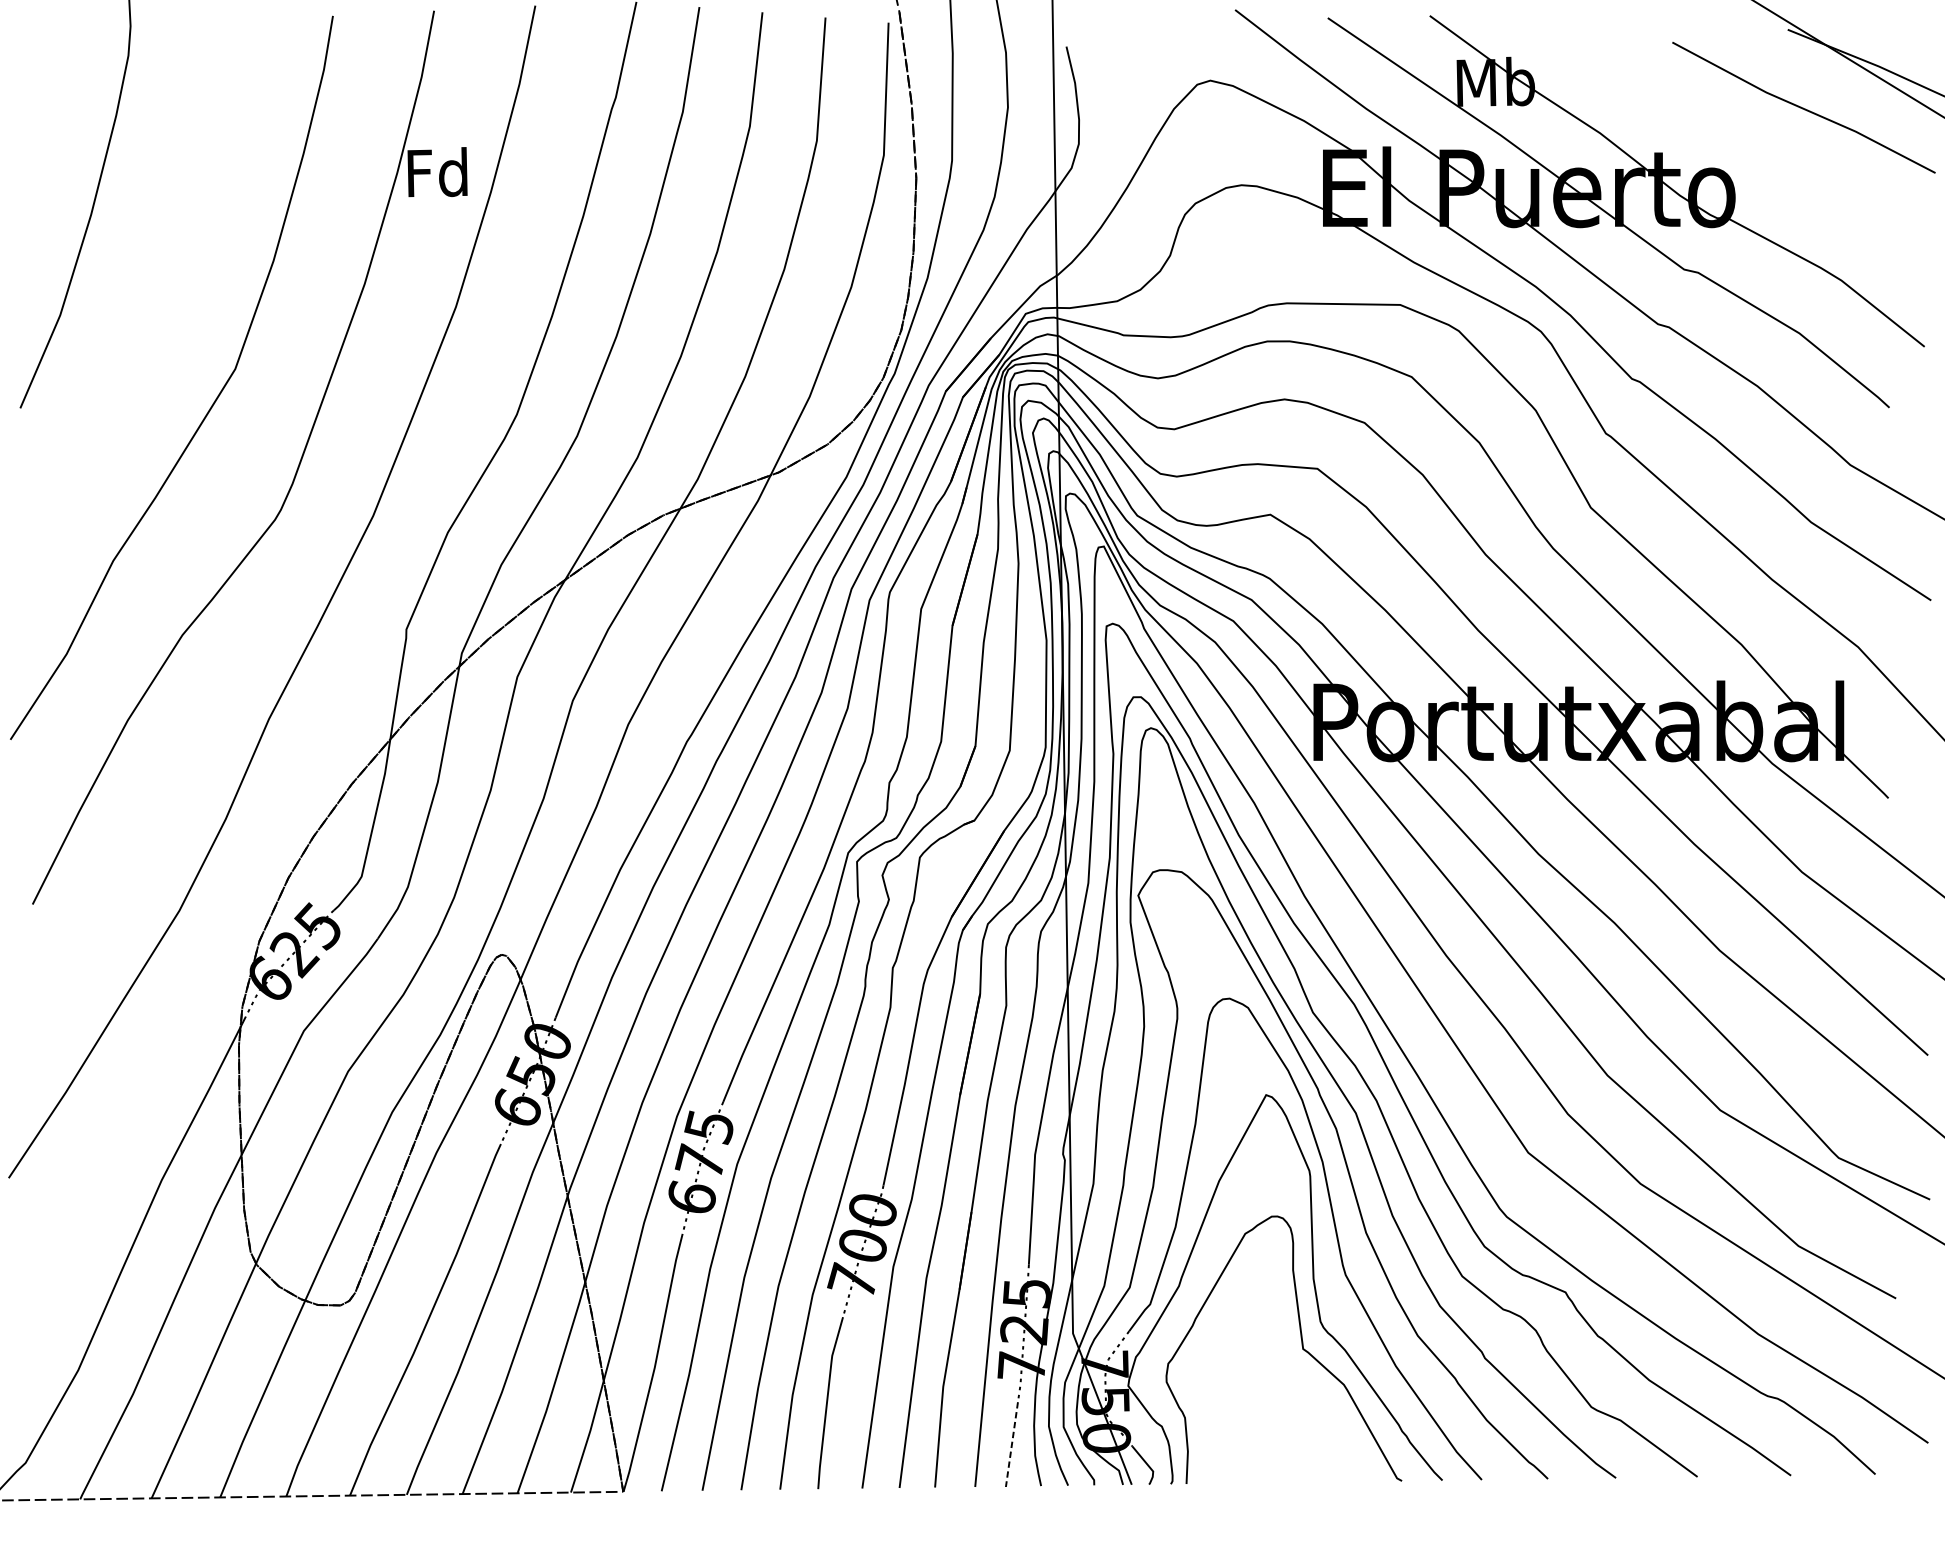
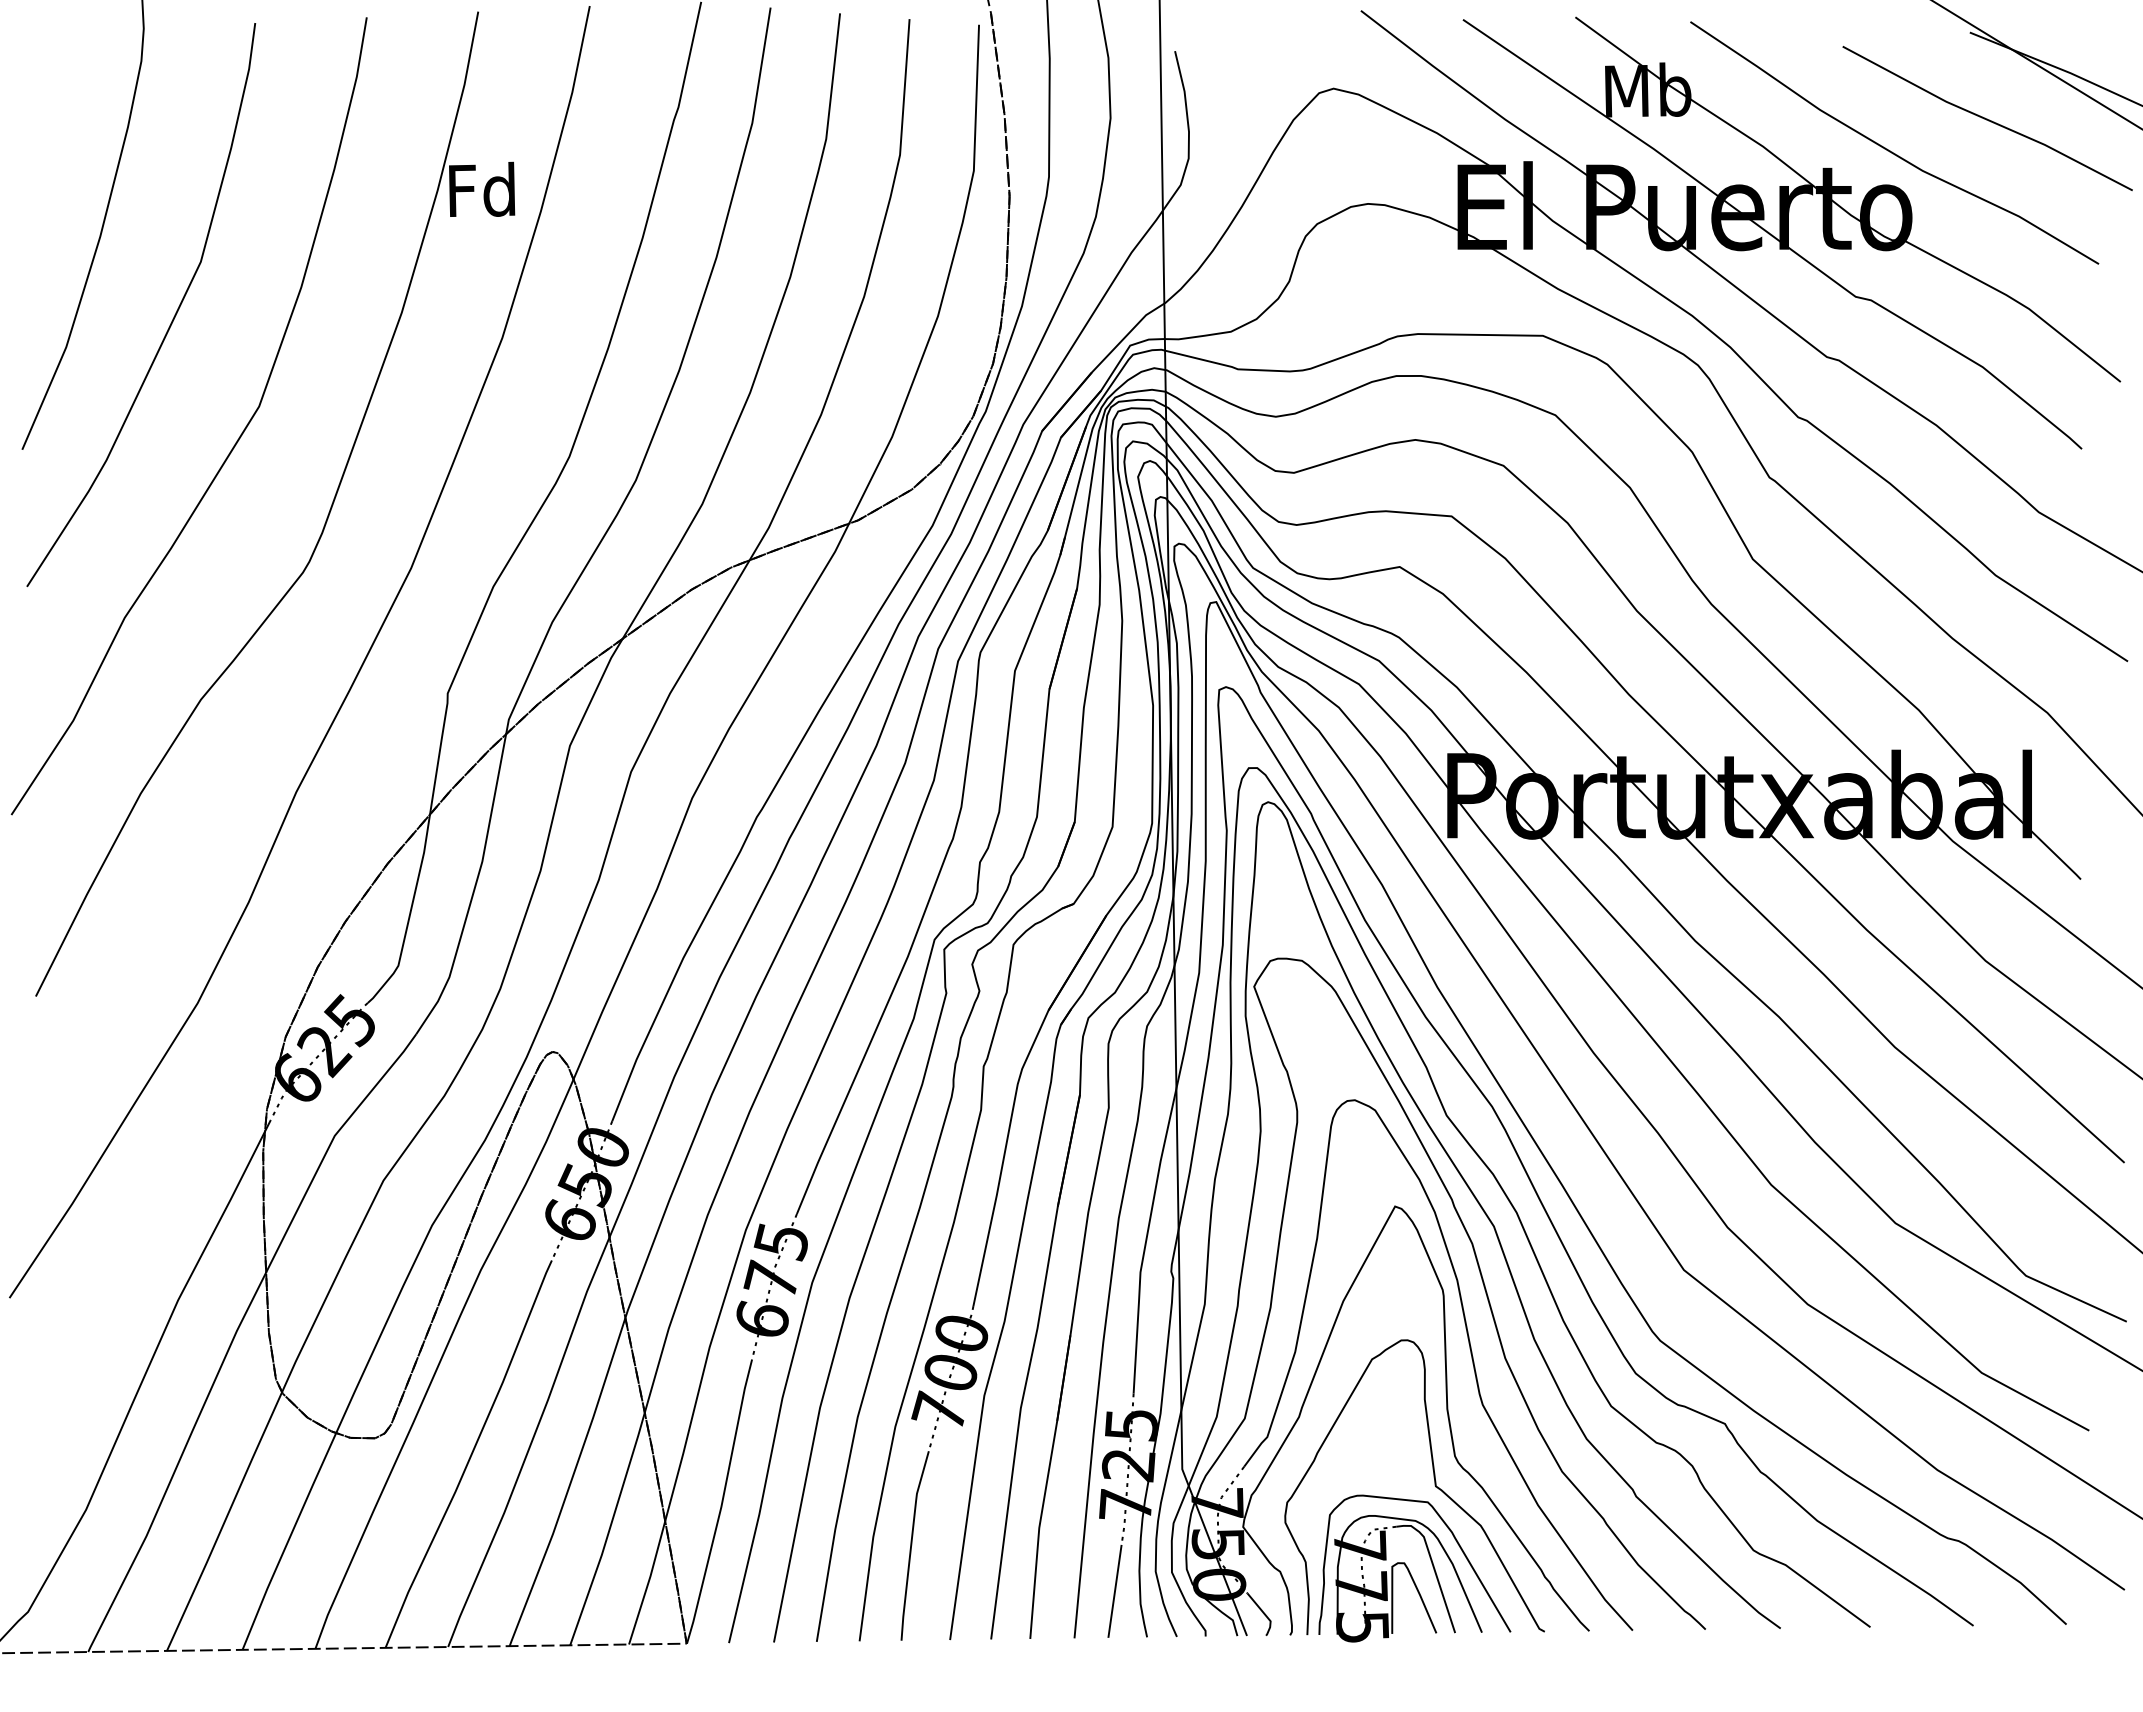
curve: (1715, 136) -> (1890, 150), added
curve: (156, 289) -> (172, 318), added
part: (1283, 1423) -> (1414, 1568), added
line: (1011, 1445) -> (1114, 1592), dashed -> solid

